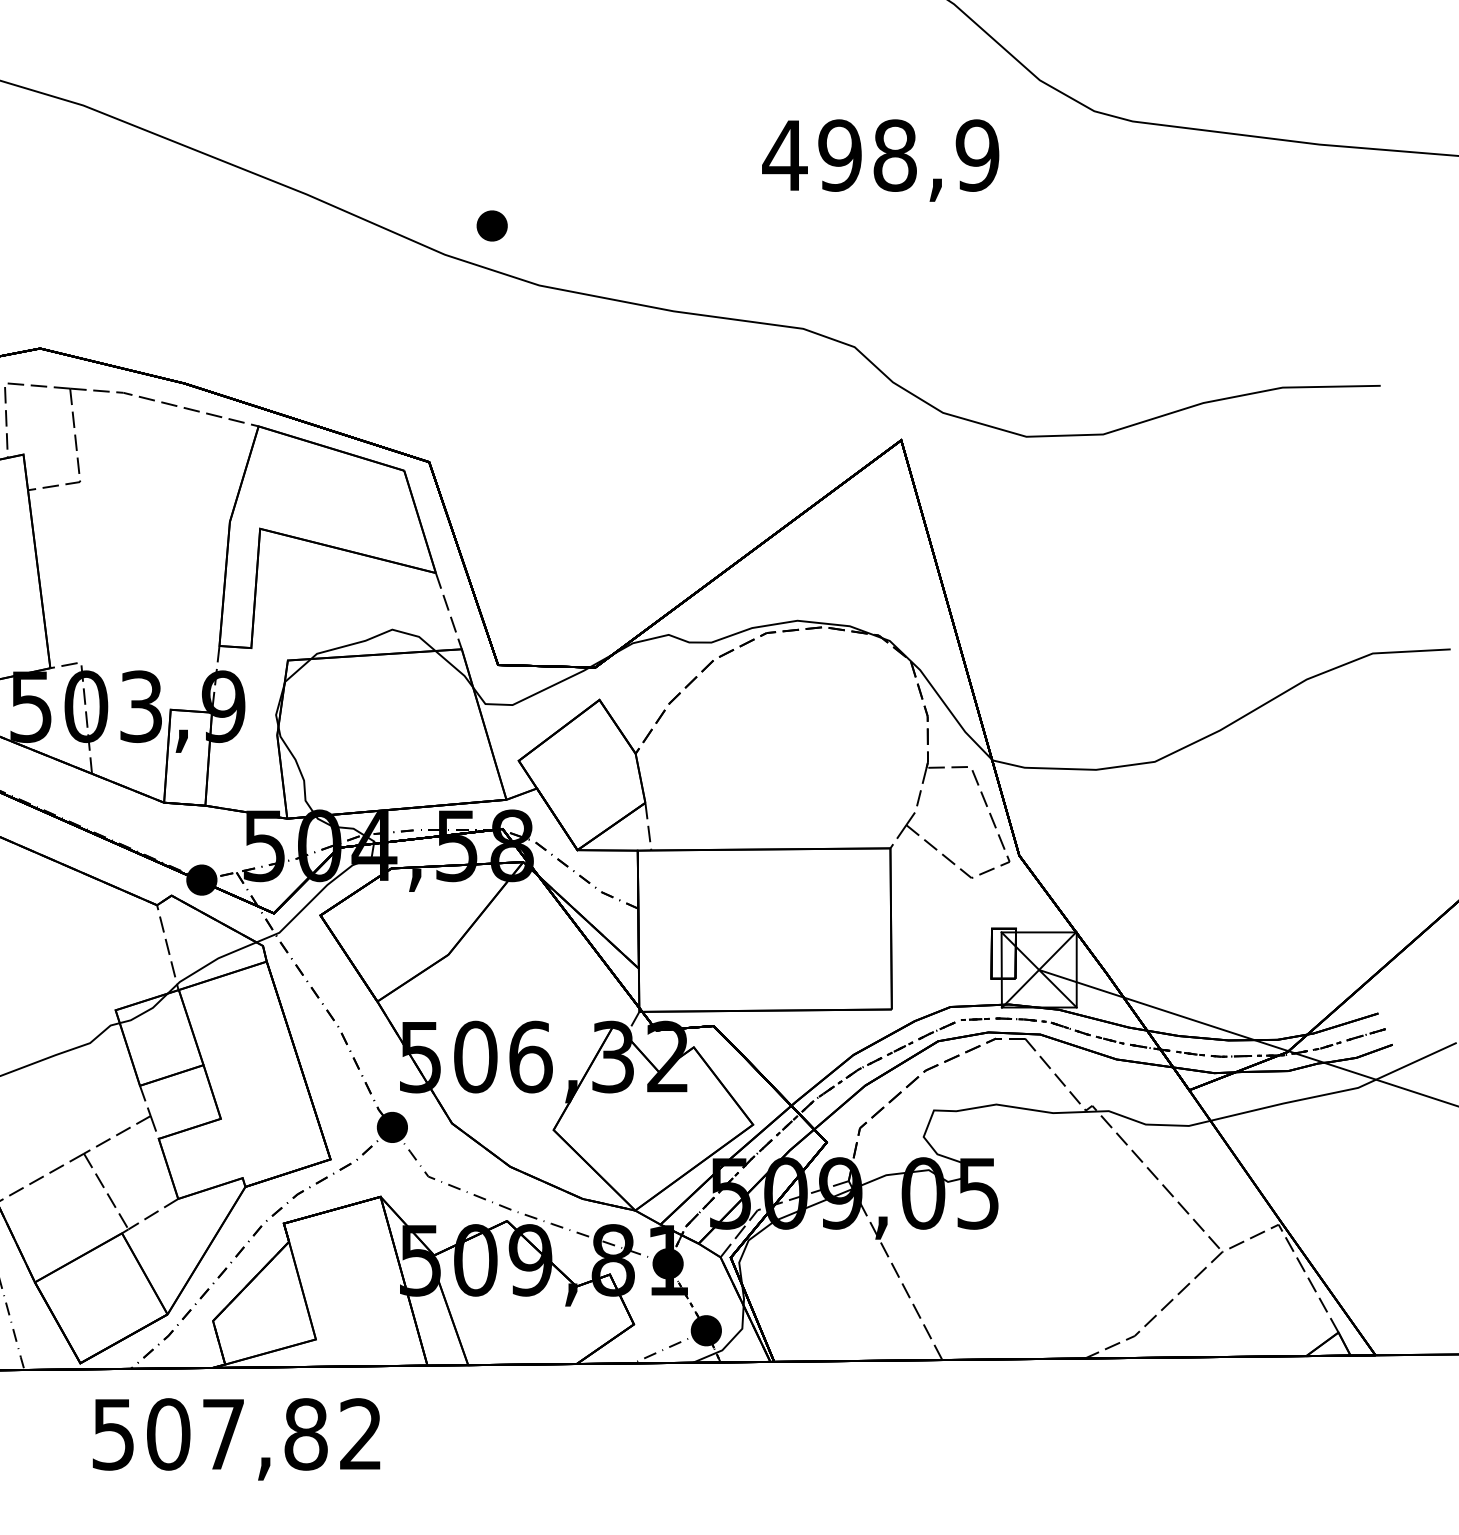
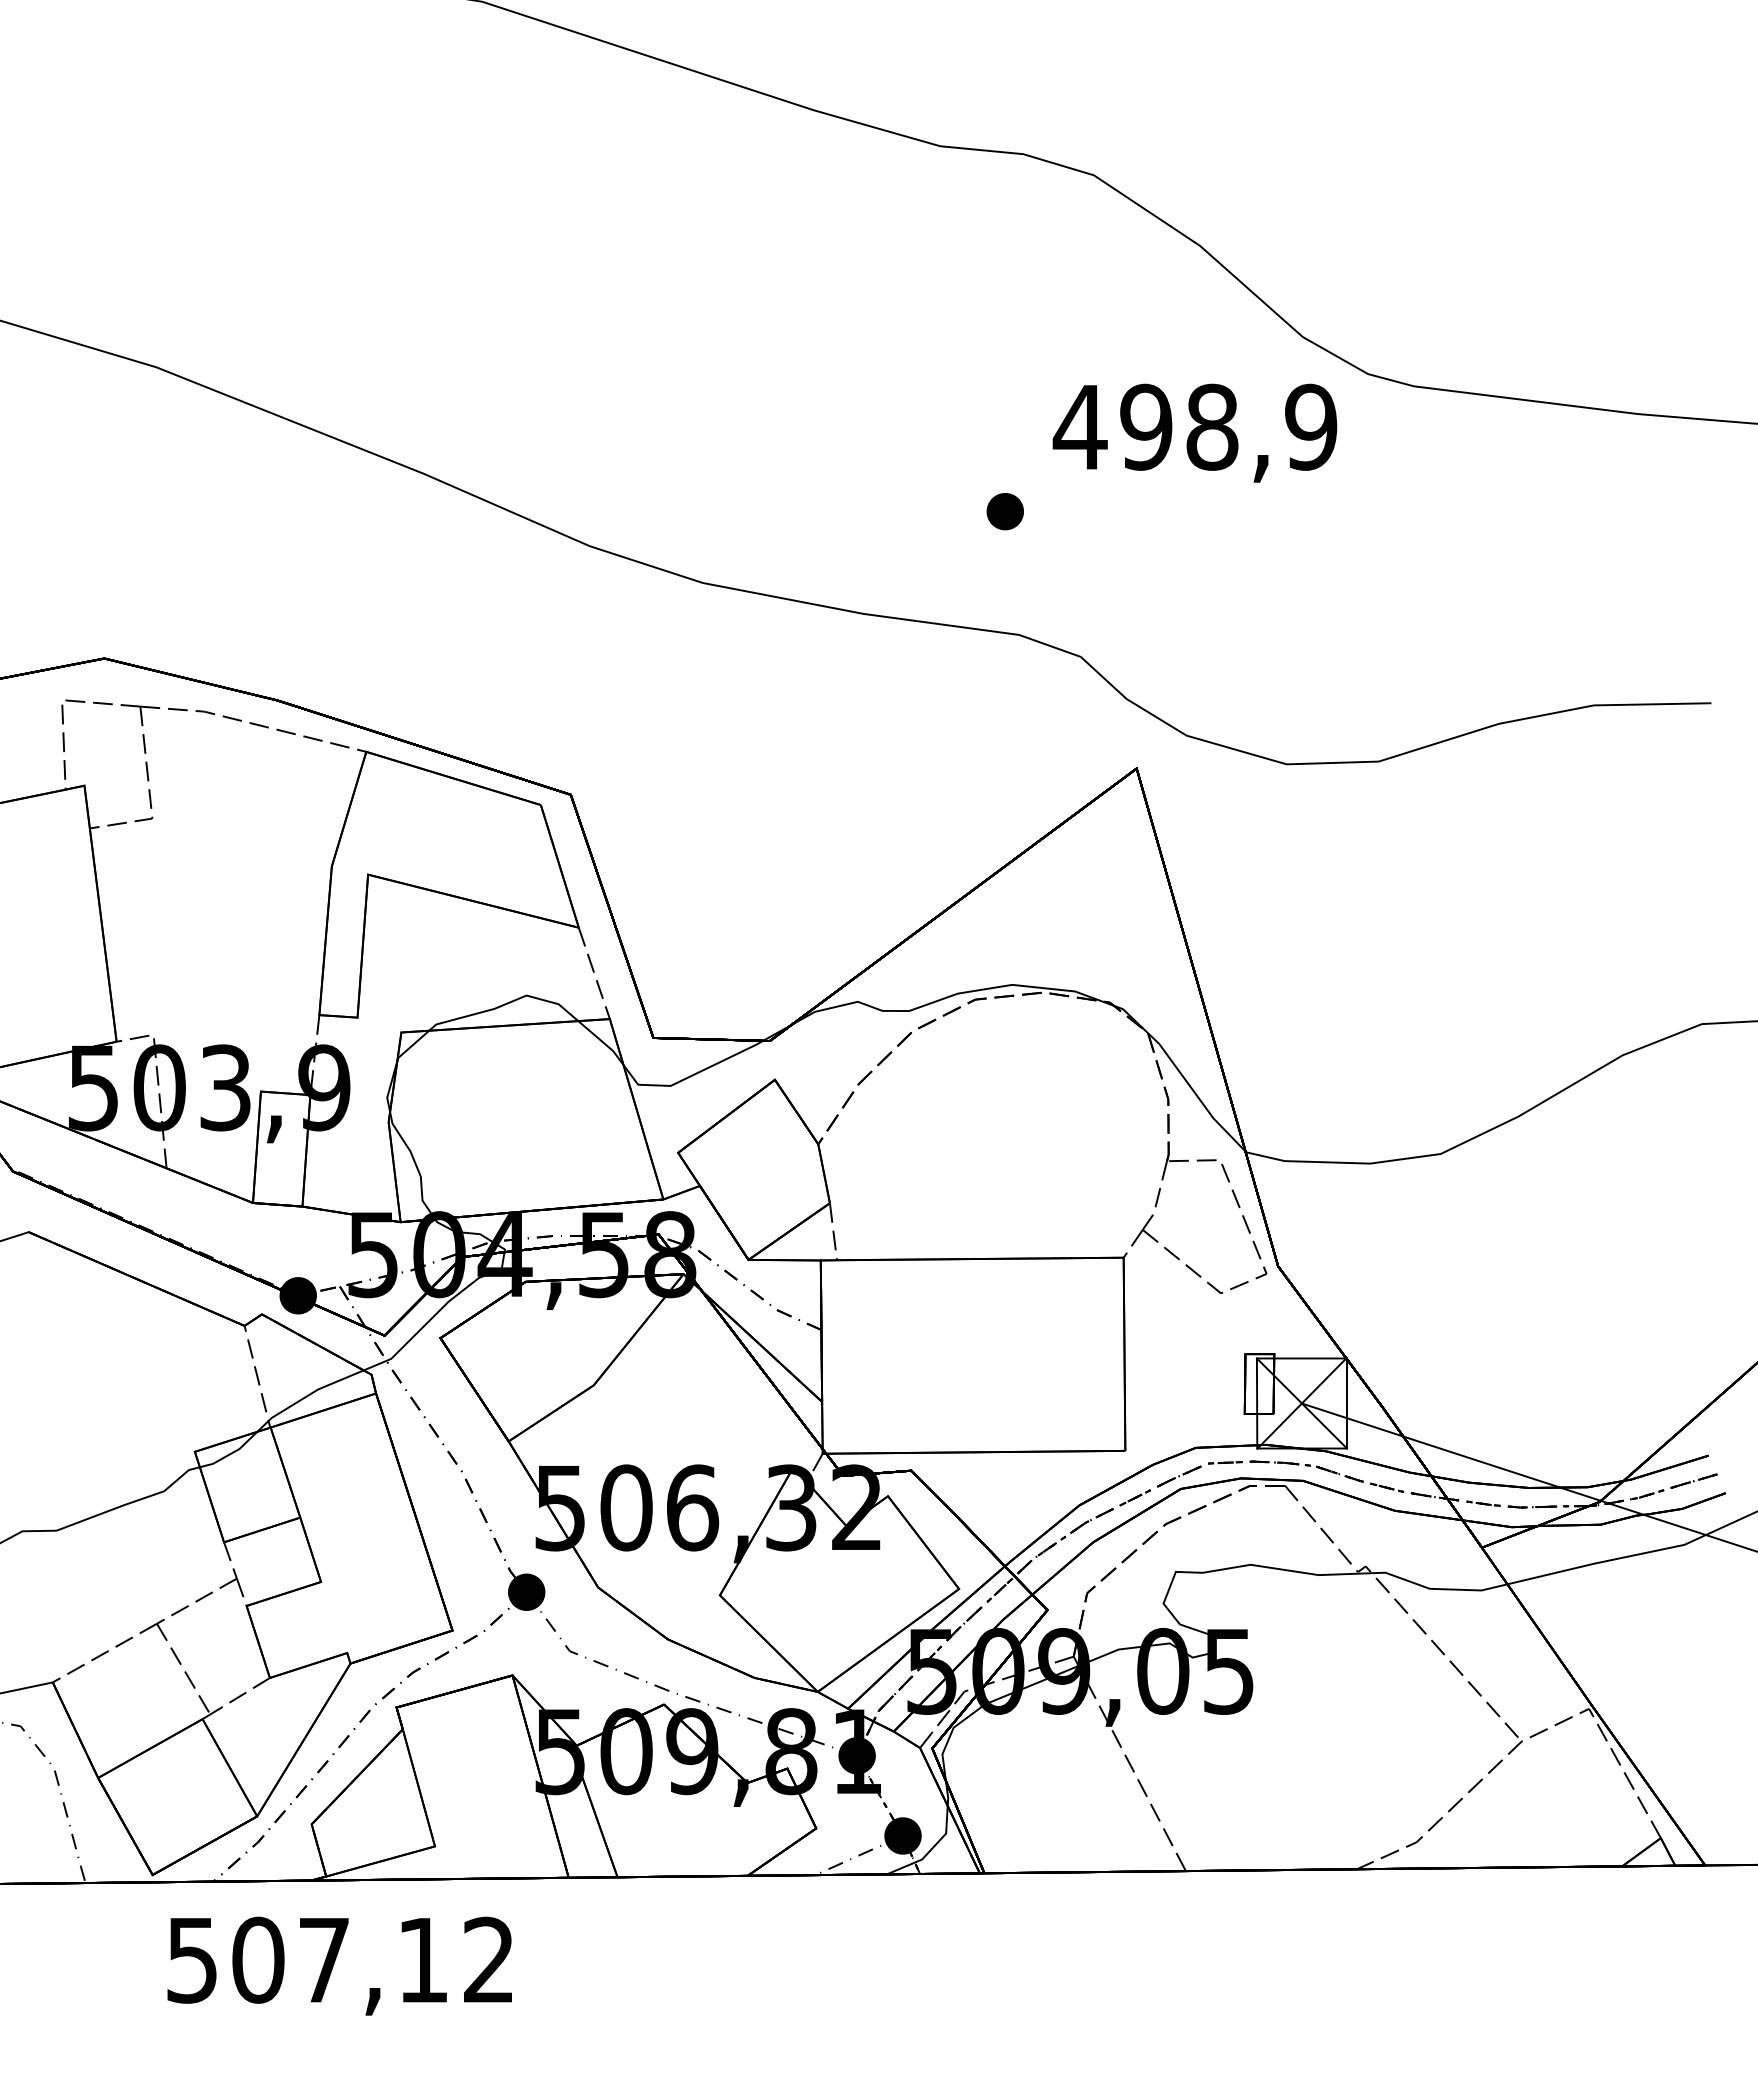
text: (880, 159) -> (1194, 432), moved
part: (491, 225) -> (1004, 511), moved
text: (306, 1433) -> (423, 1959), 507,82 -> 507,12

